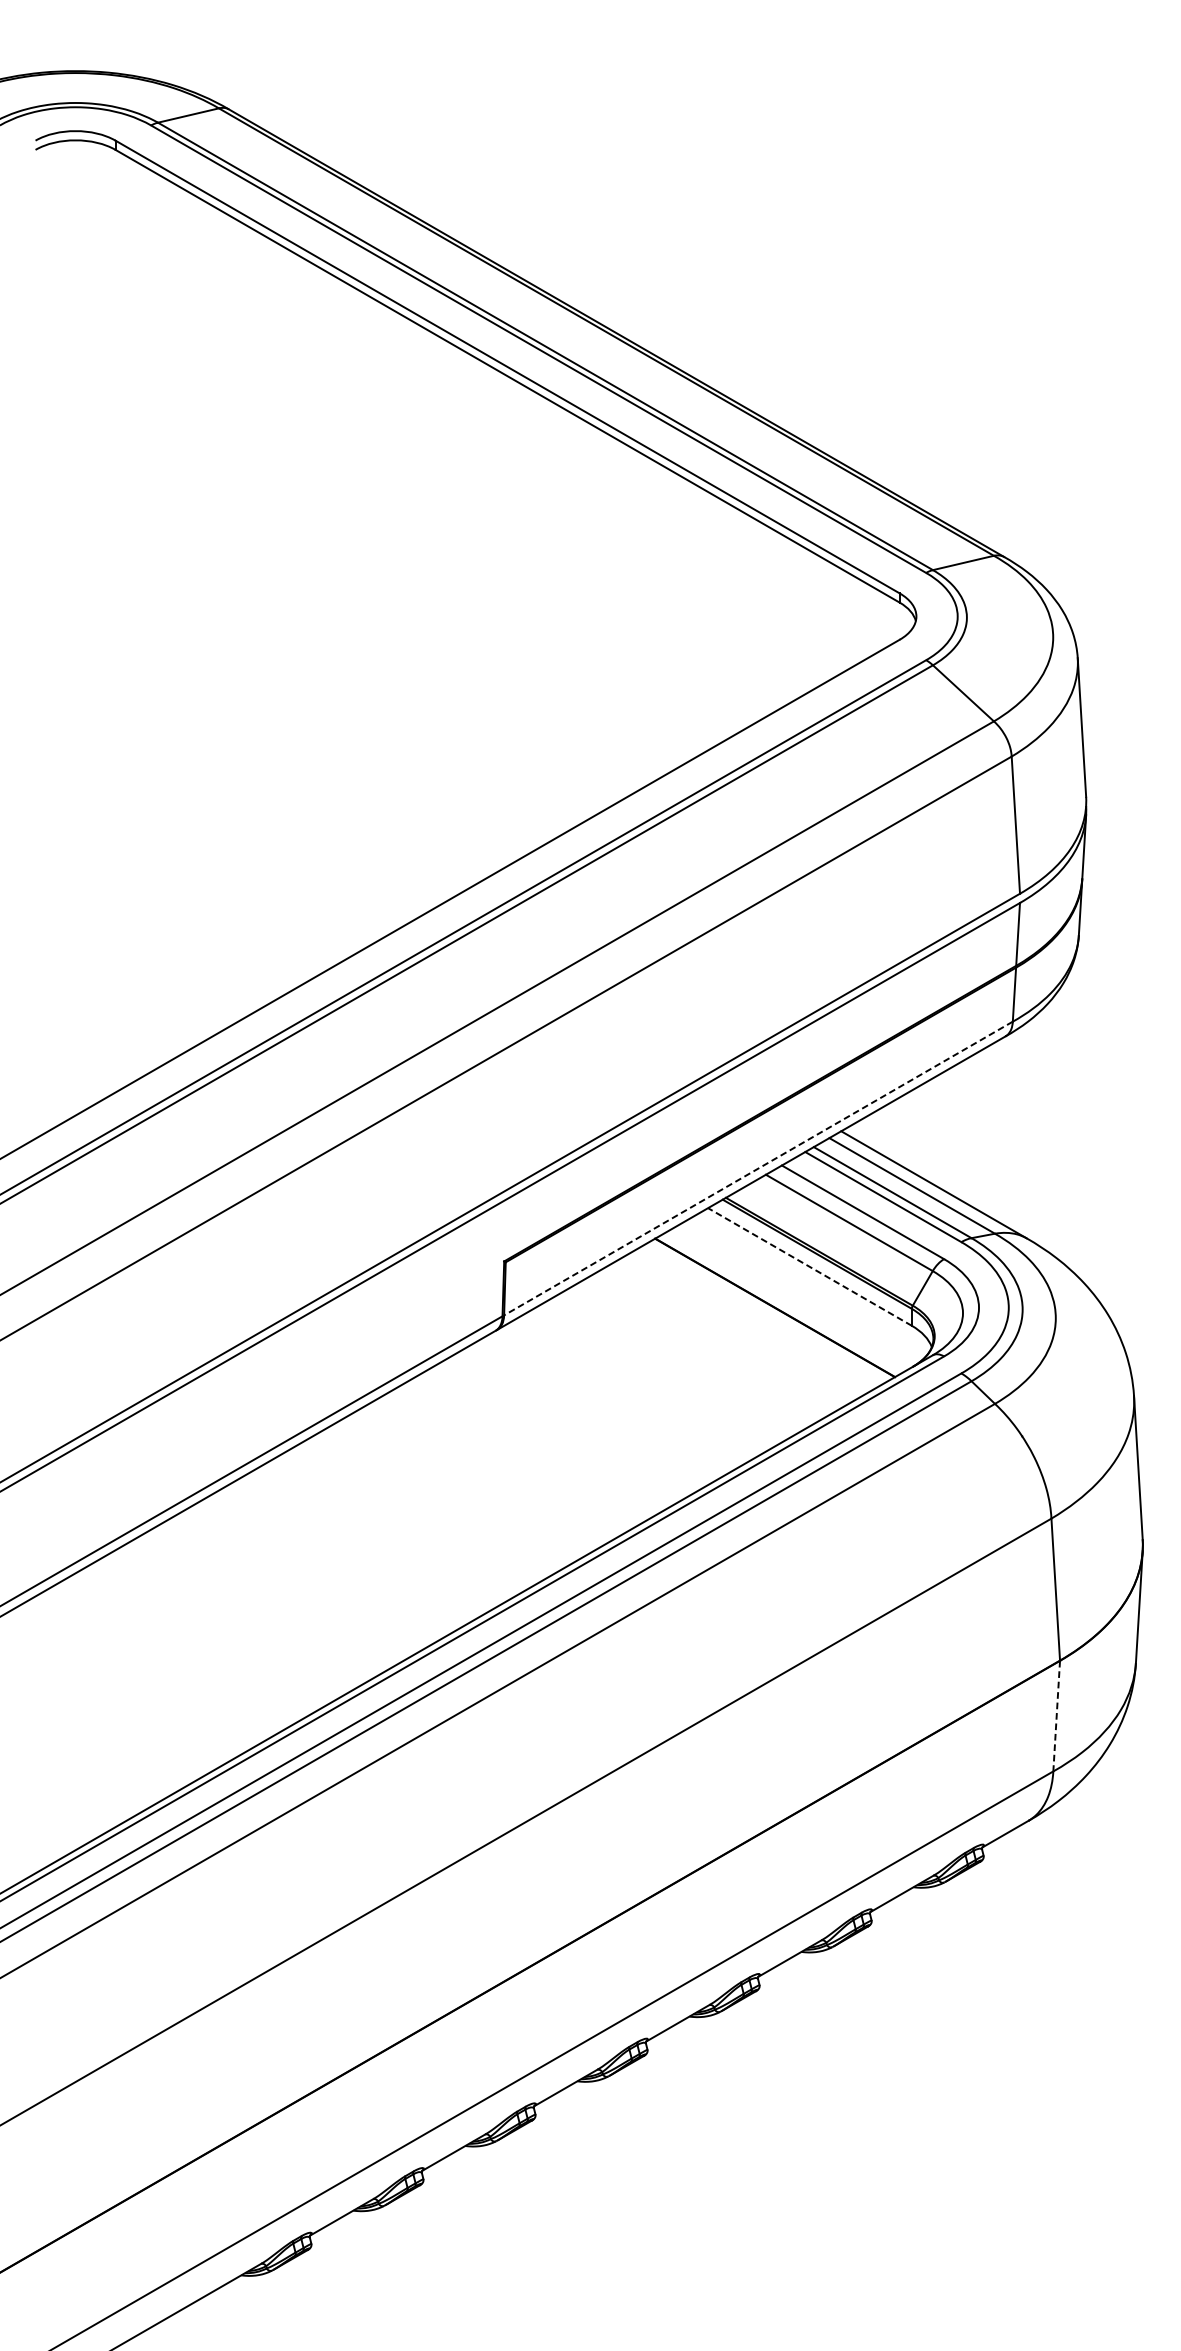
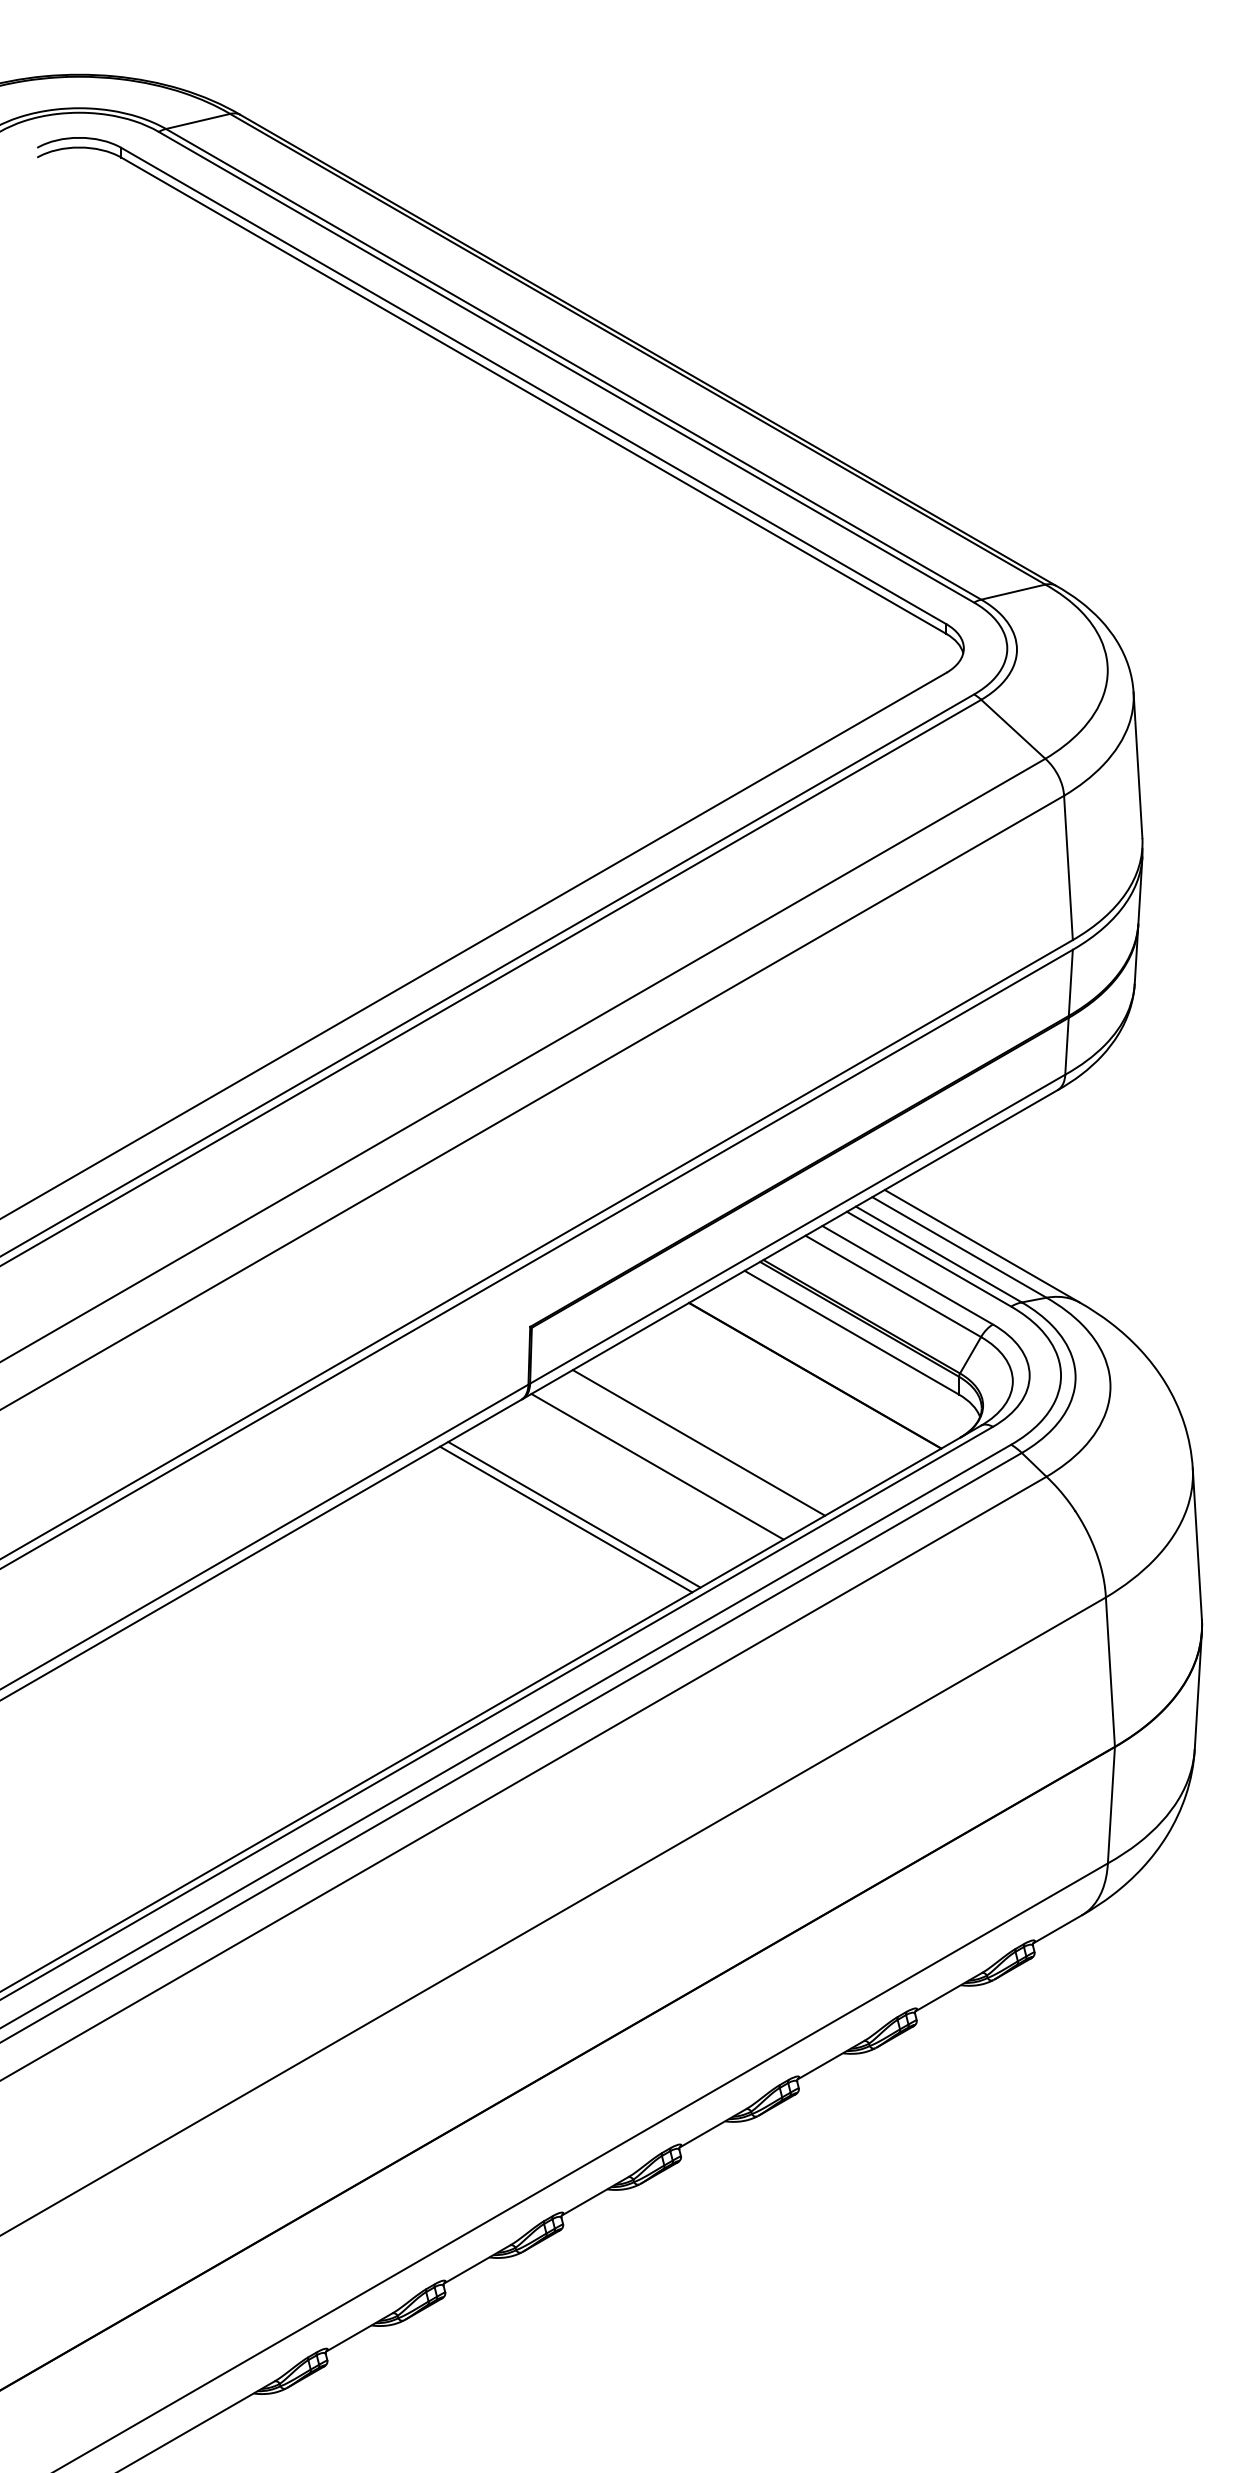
line: (758, 1168) -> (797, 1229), dashed -> solid
line: (809, 1266) -> (851, 1332), dashed -> solid
line: (664, 1371) -> (698, 1442), added
line: (625, 1394) -> (657, 1466), added
line: (546, 1439) -> (574, 1514), added
line: (538, 1444) -> (566, 1519), added
line: (1056, 1716) -> (1111, 1805), dashed -> solid

